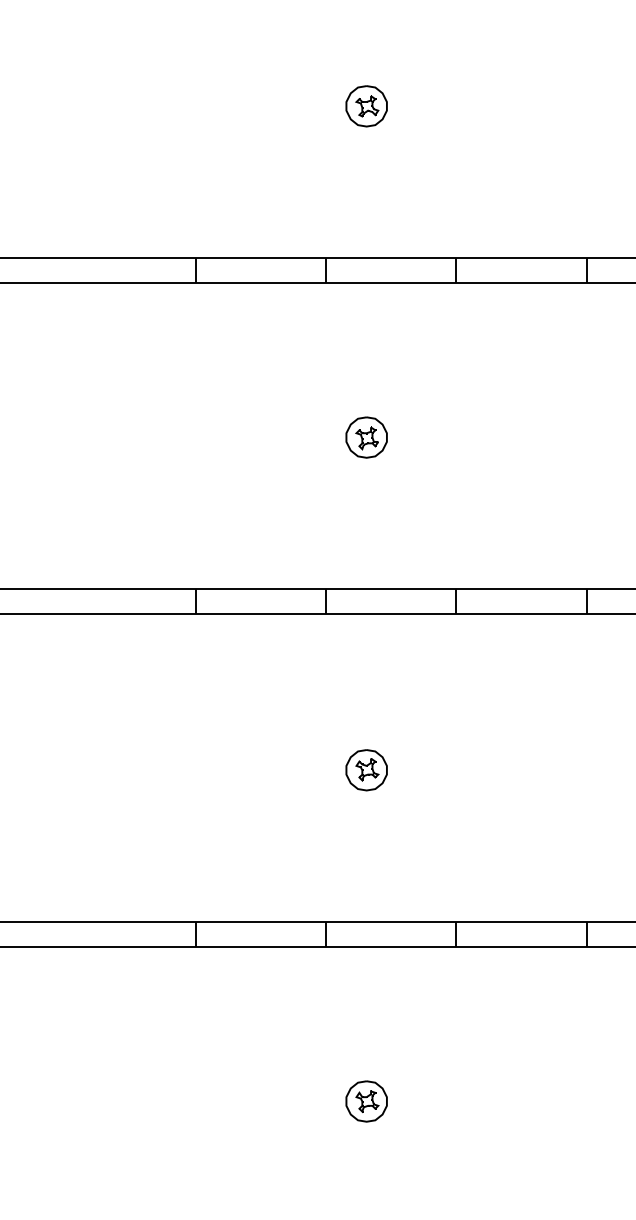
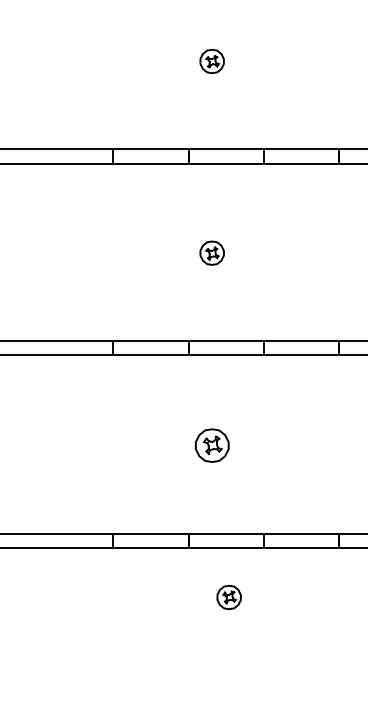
part: (365, 769) -> (211, 445), size x1.4
part: (365, 1101) -> (228, 597), moved

